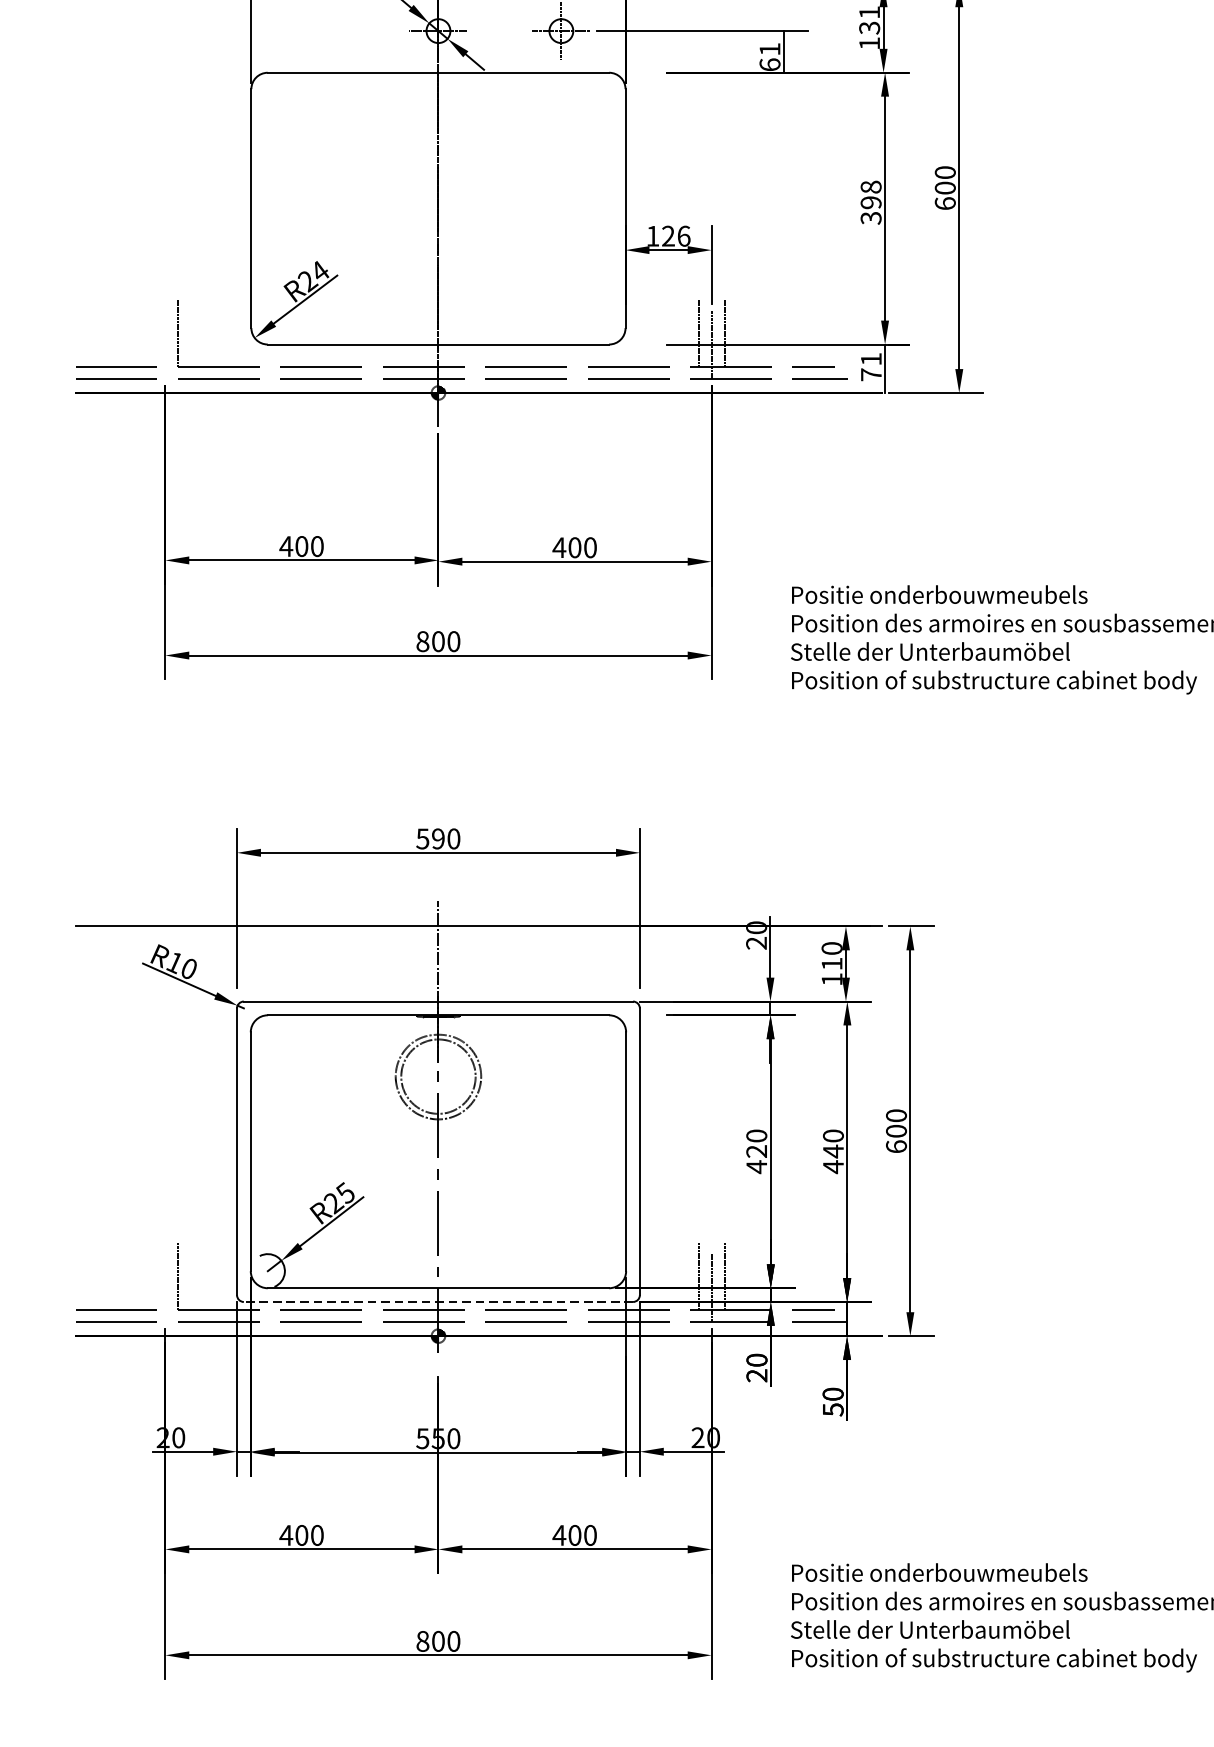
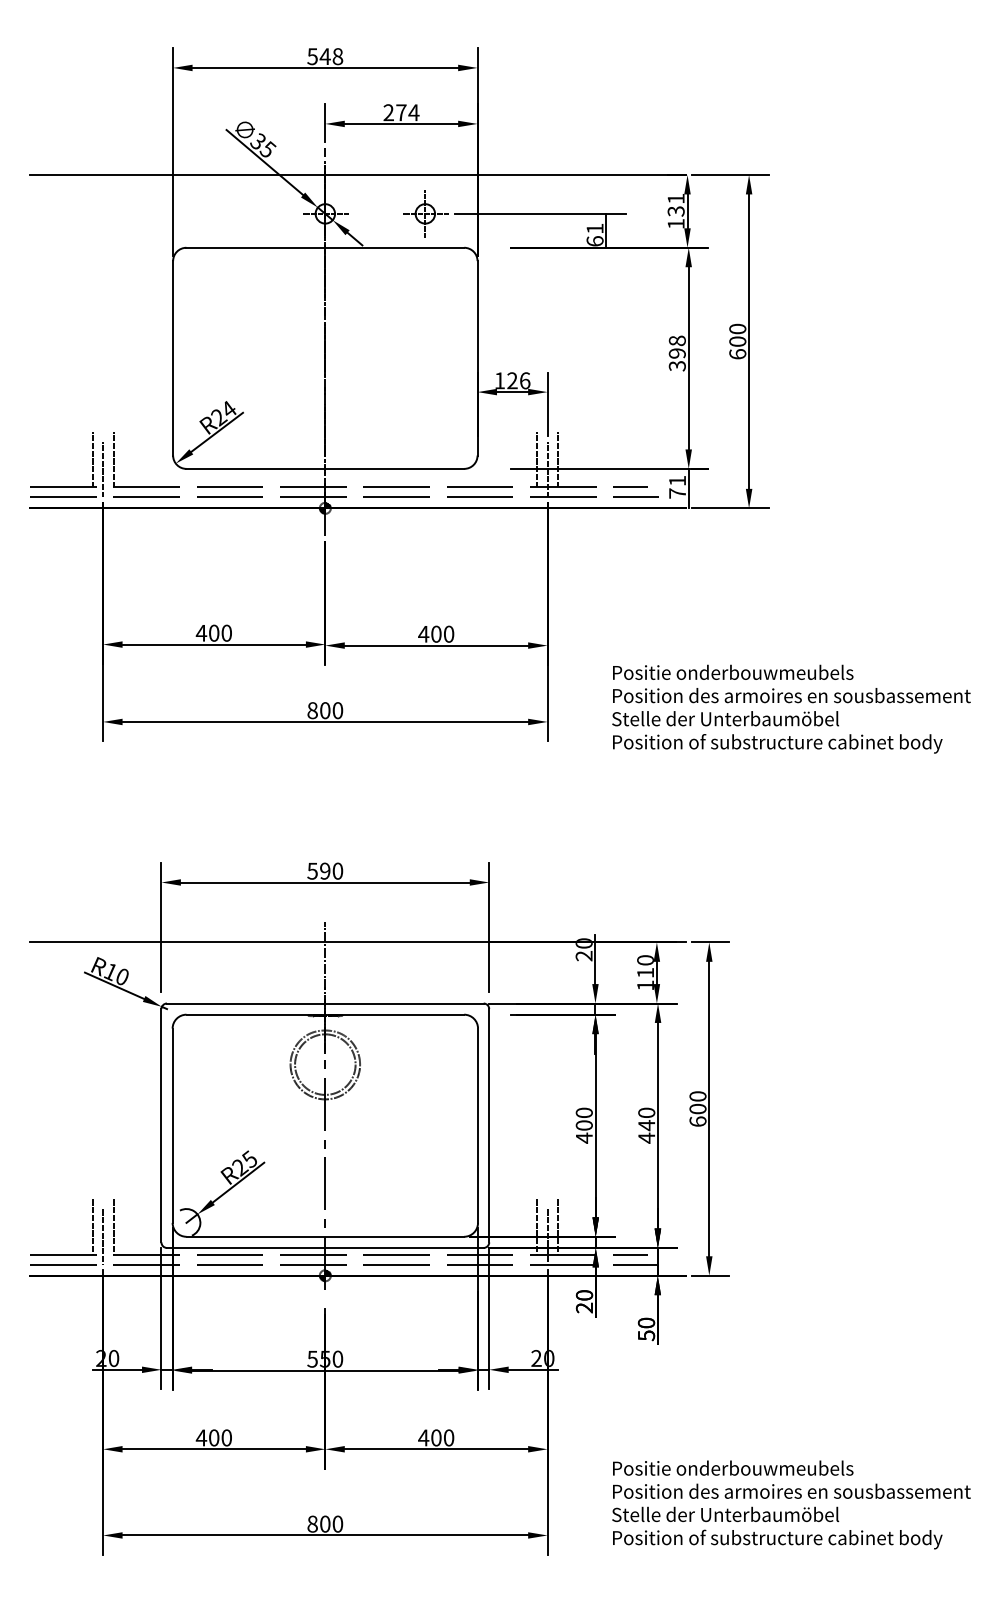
line: (152, 332) -> (92, 459), added
line: (165, 345) -> (103, 469), added
text: (755, 1151) -> (583, 1125), 420 -> 400
line: (152, 1275) -> (92, 1226), added
line: (165, 1287) -> (103, 1236), added
line: (437, 1301) -> (324, 1247), dashed -> solid

